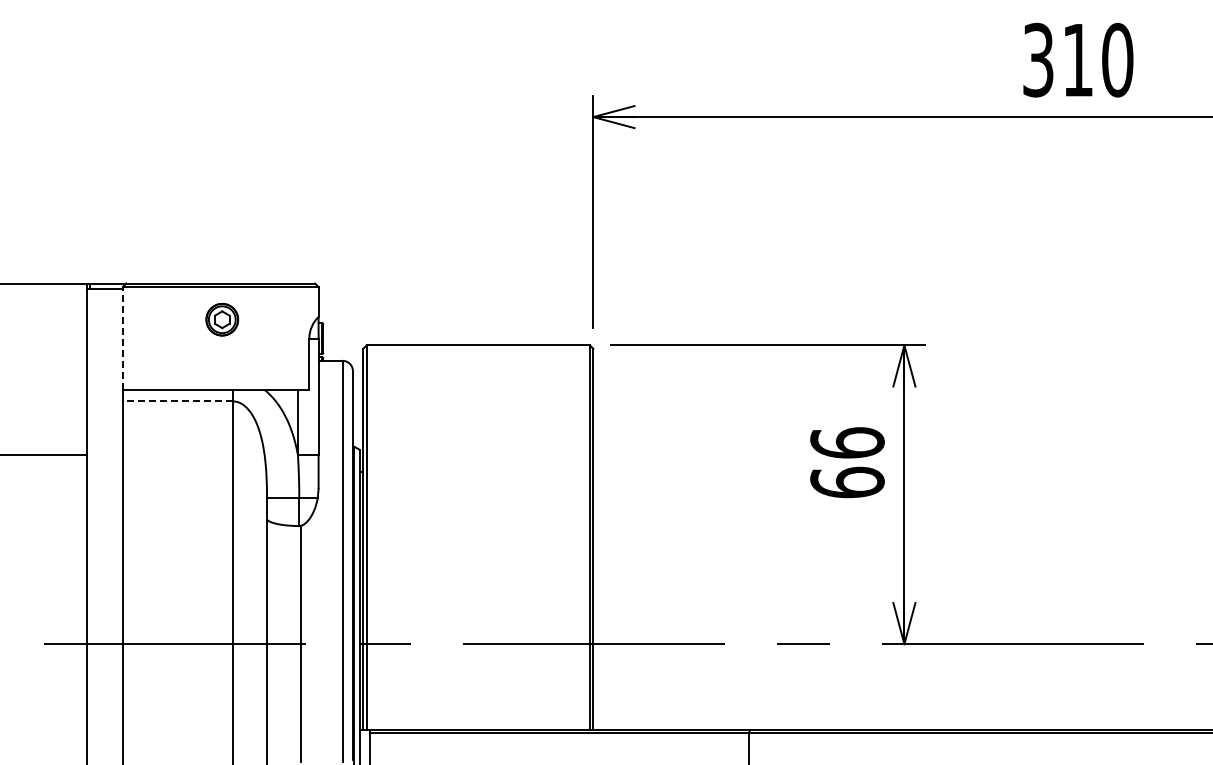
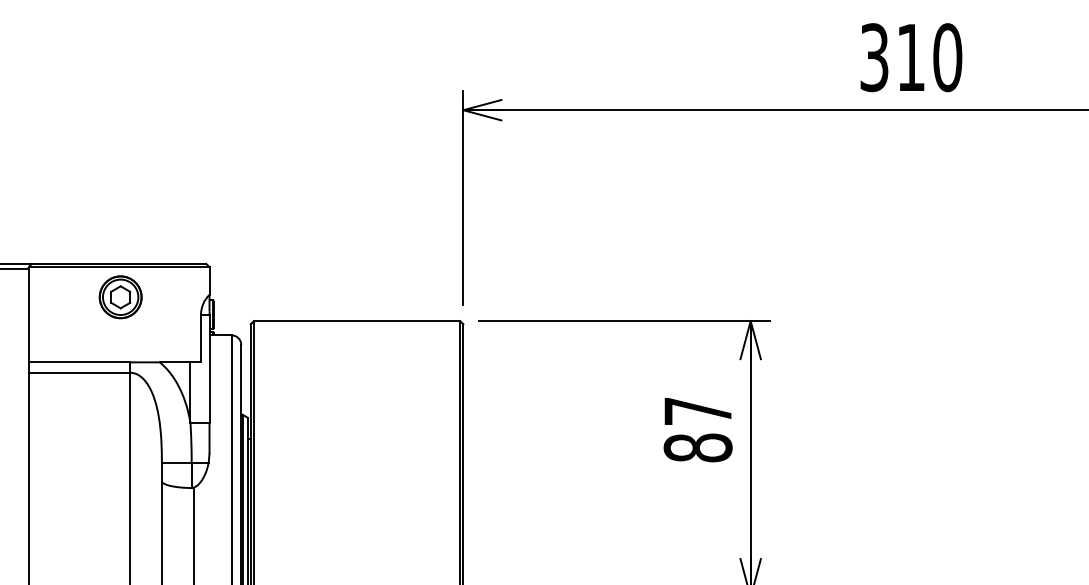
part: (221, 319) -> (119, 297), size x1.43
line: (122, 338) -> (28, 314), dashed -> solid
line: (177, 401) -> (79, 372), dashed -> solid
text: (847, 462) -> (698, 429), 66 -> 87

